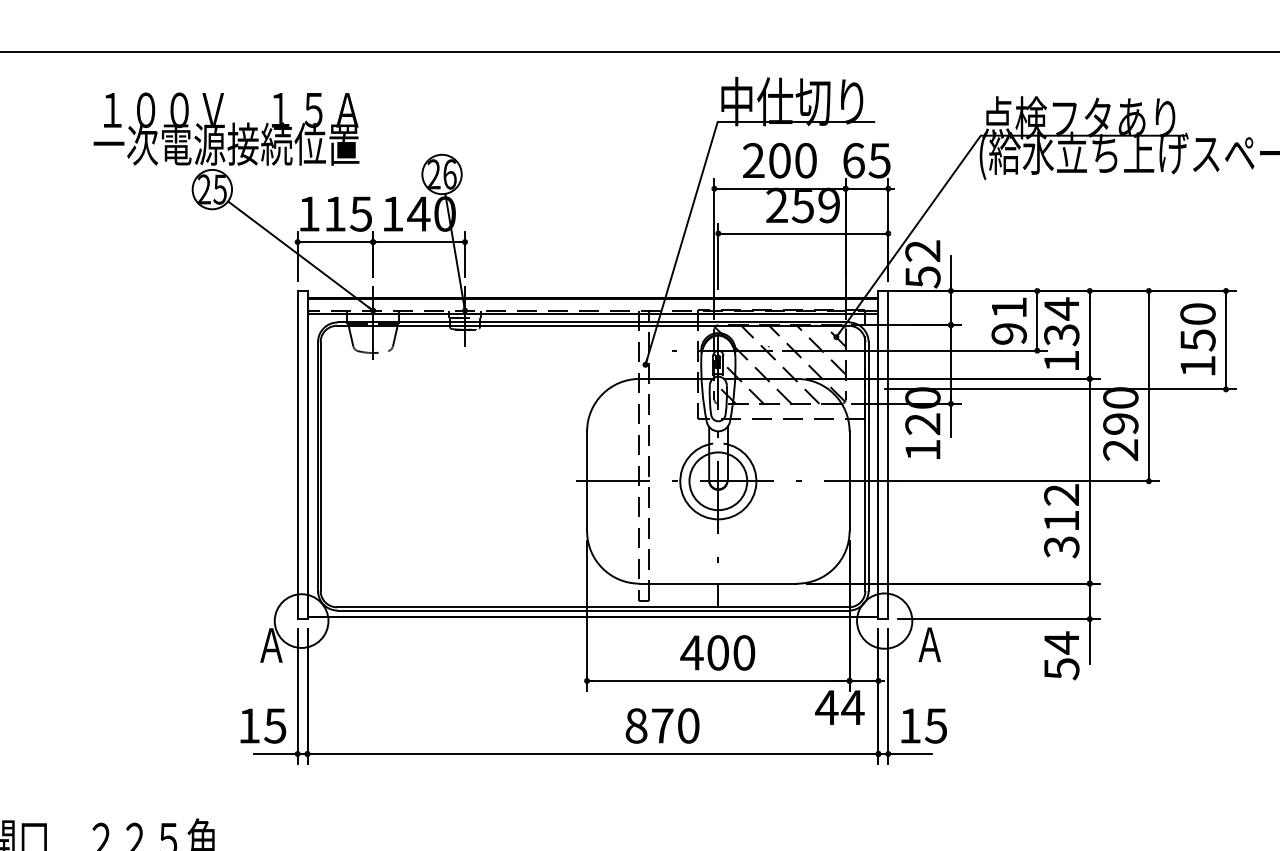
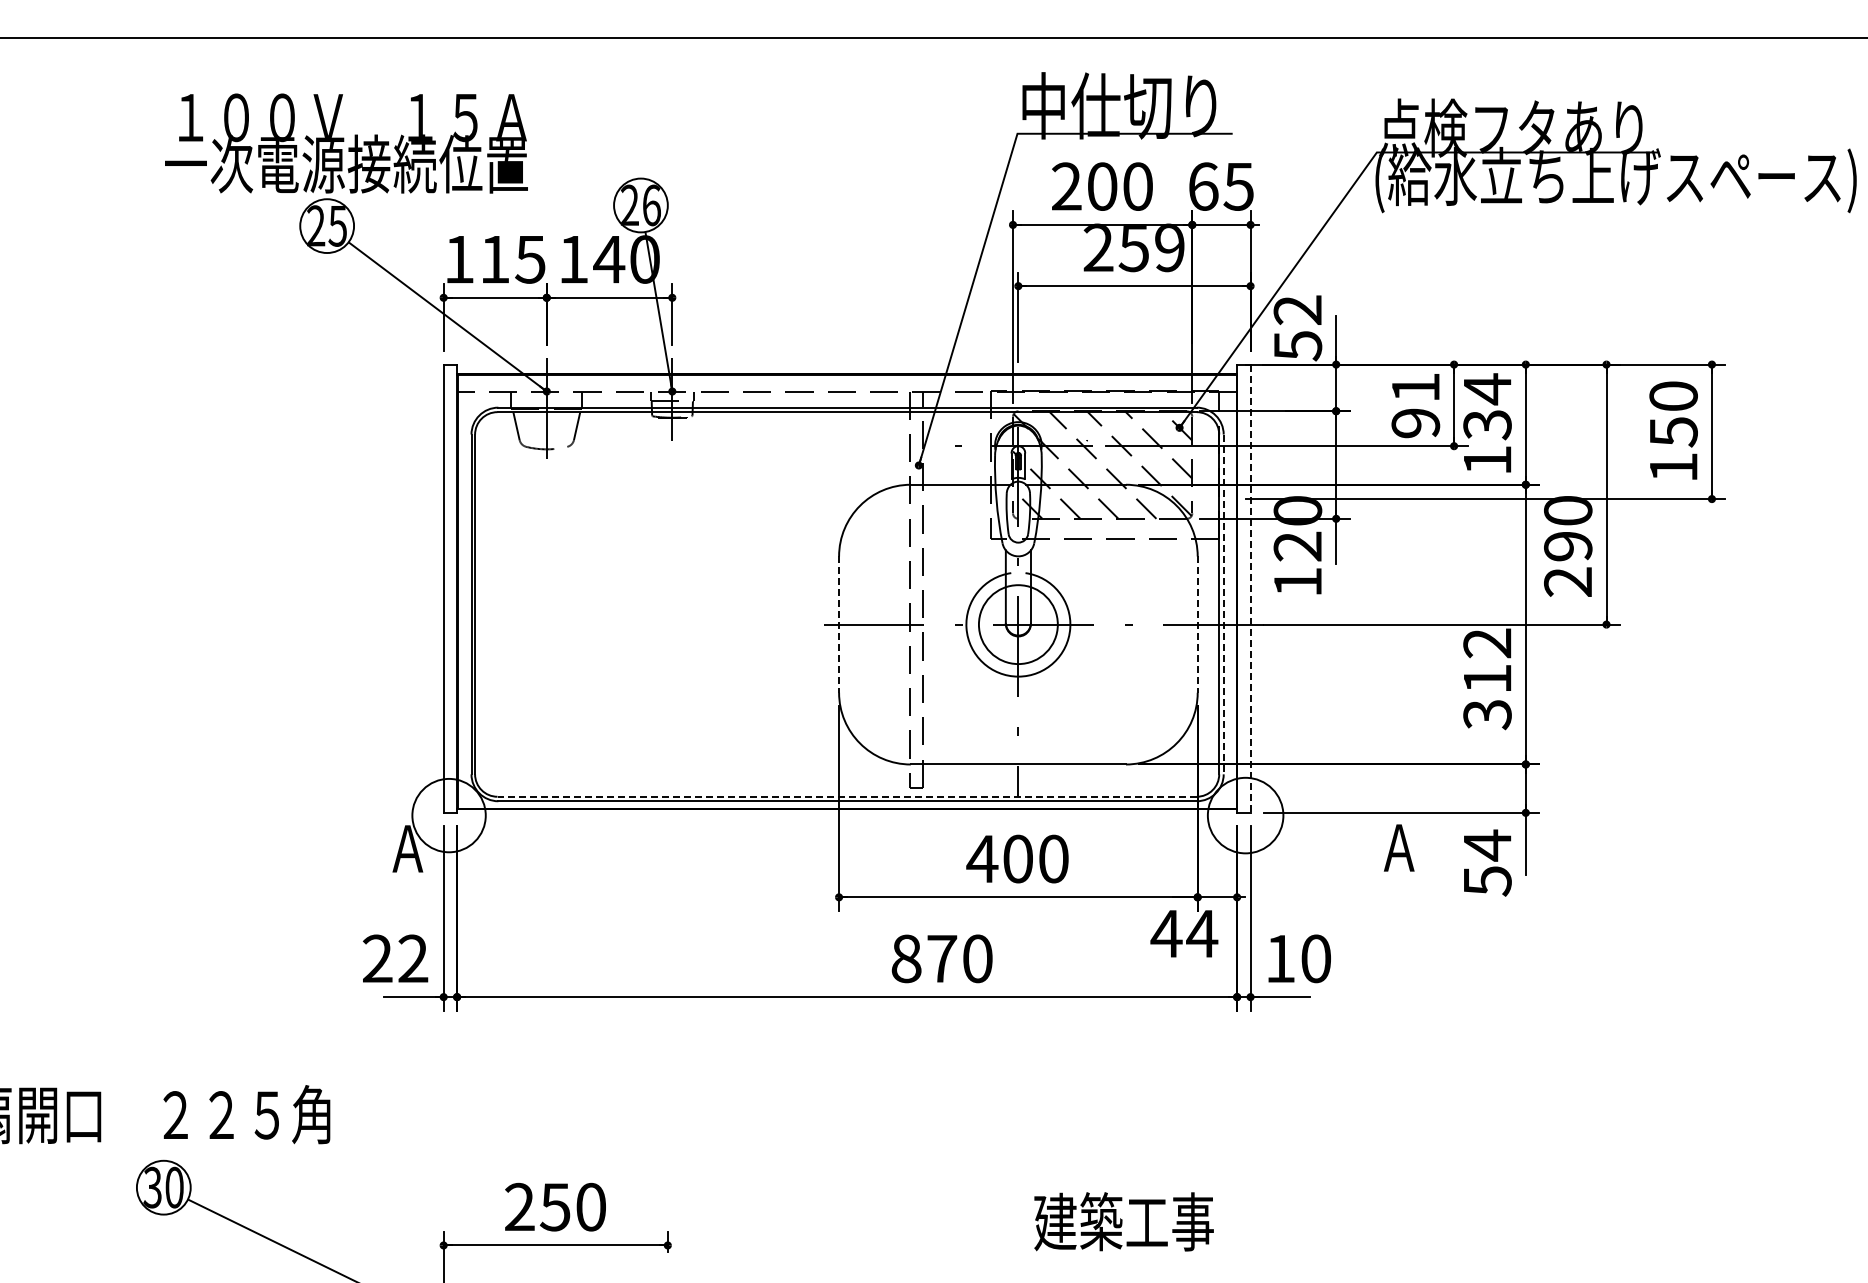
line: (593, 314) -> (847, 396), removed
line: (888, 455) -> (1250, 589), solid -> dashed
line: (868, 466) -> (1223, 604), solid -> dashed
line: (587, 481) -> (839, 625), solid -> dashed
line: (849, 481) -> (1197, 625), solid -> dashed
line: (593, 607) -> (847, 796), solid -> dashed
text: (929, 644) -> (1399, 847), moved
text: (262, 725) -> (395, 958), 15 -> 22
text: (935, 725) -> (1315, 958), 15 -> 10

